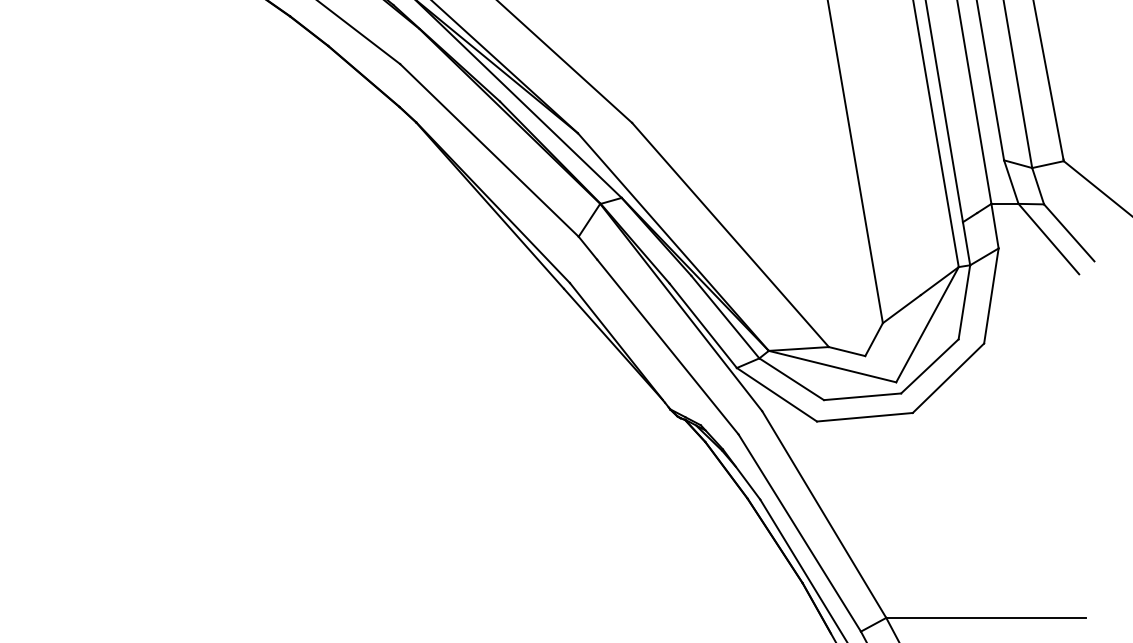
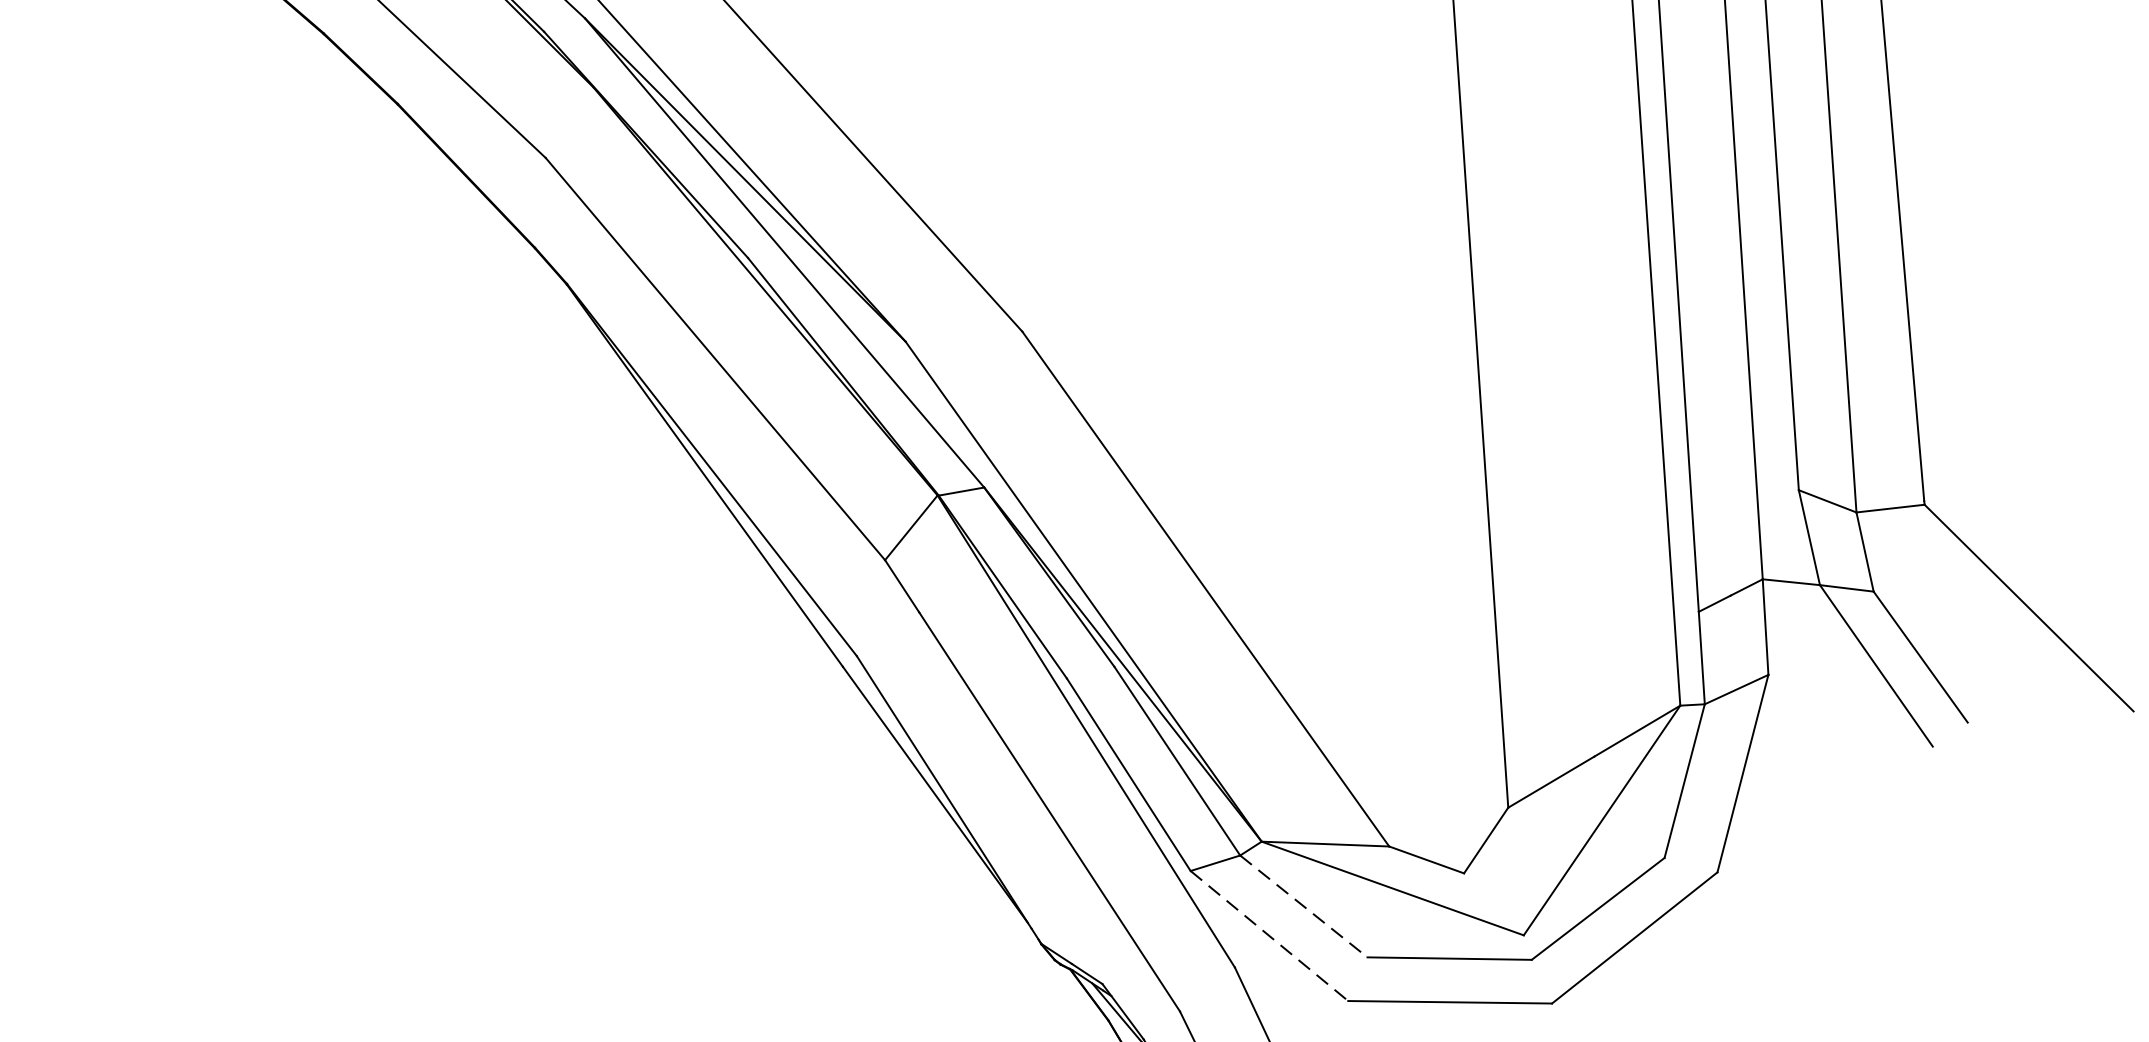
line: (792, 379) -> (1305, 907), solid -> dashed
line: (777, 395) -> (1270, 937), solid -> dashed

